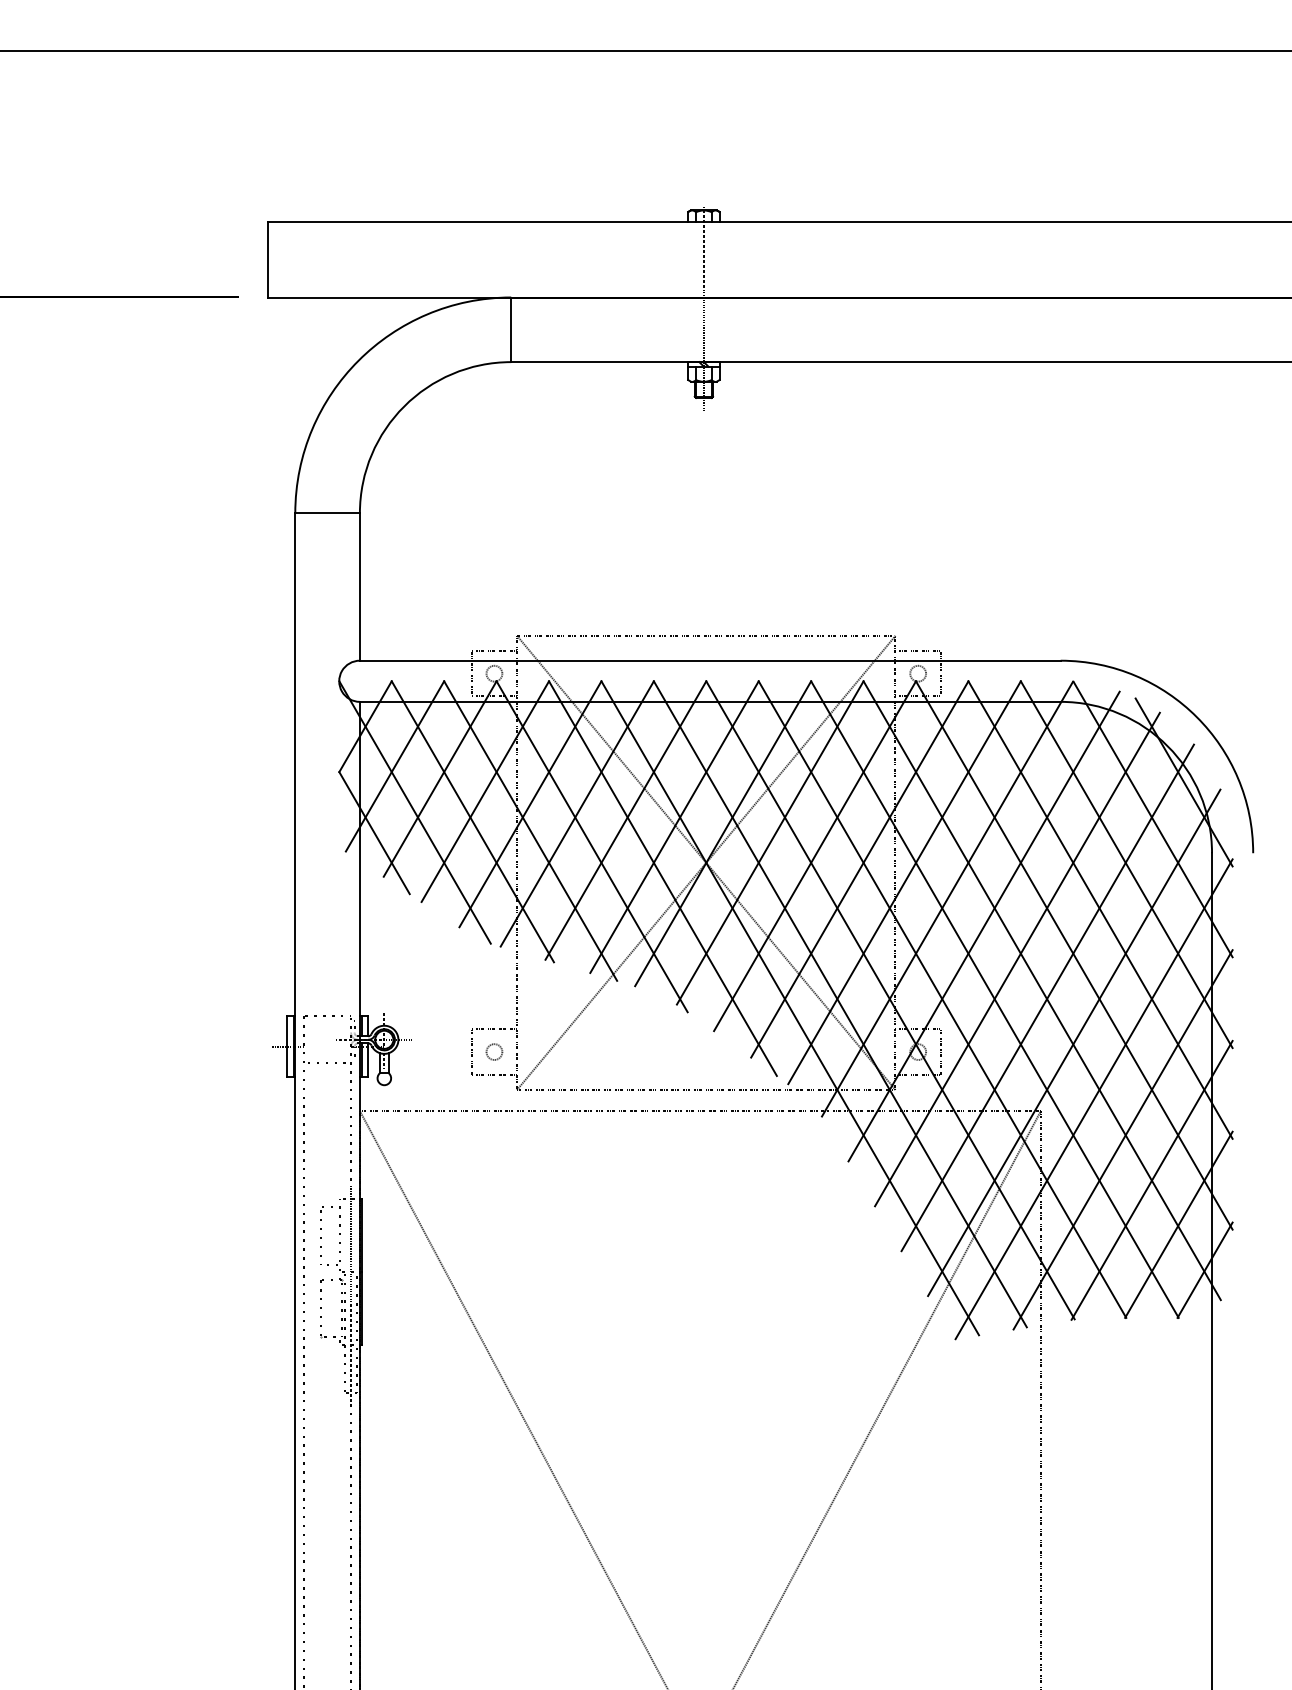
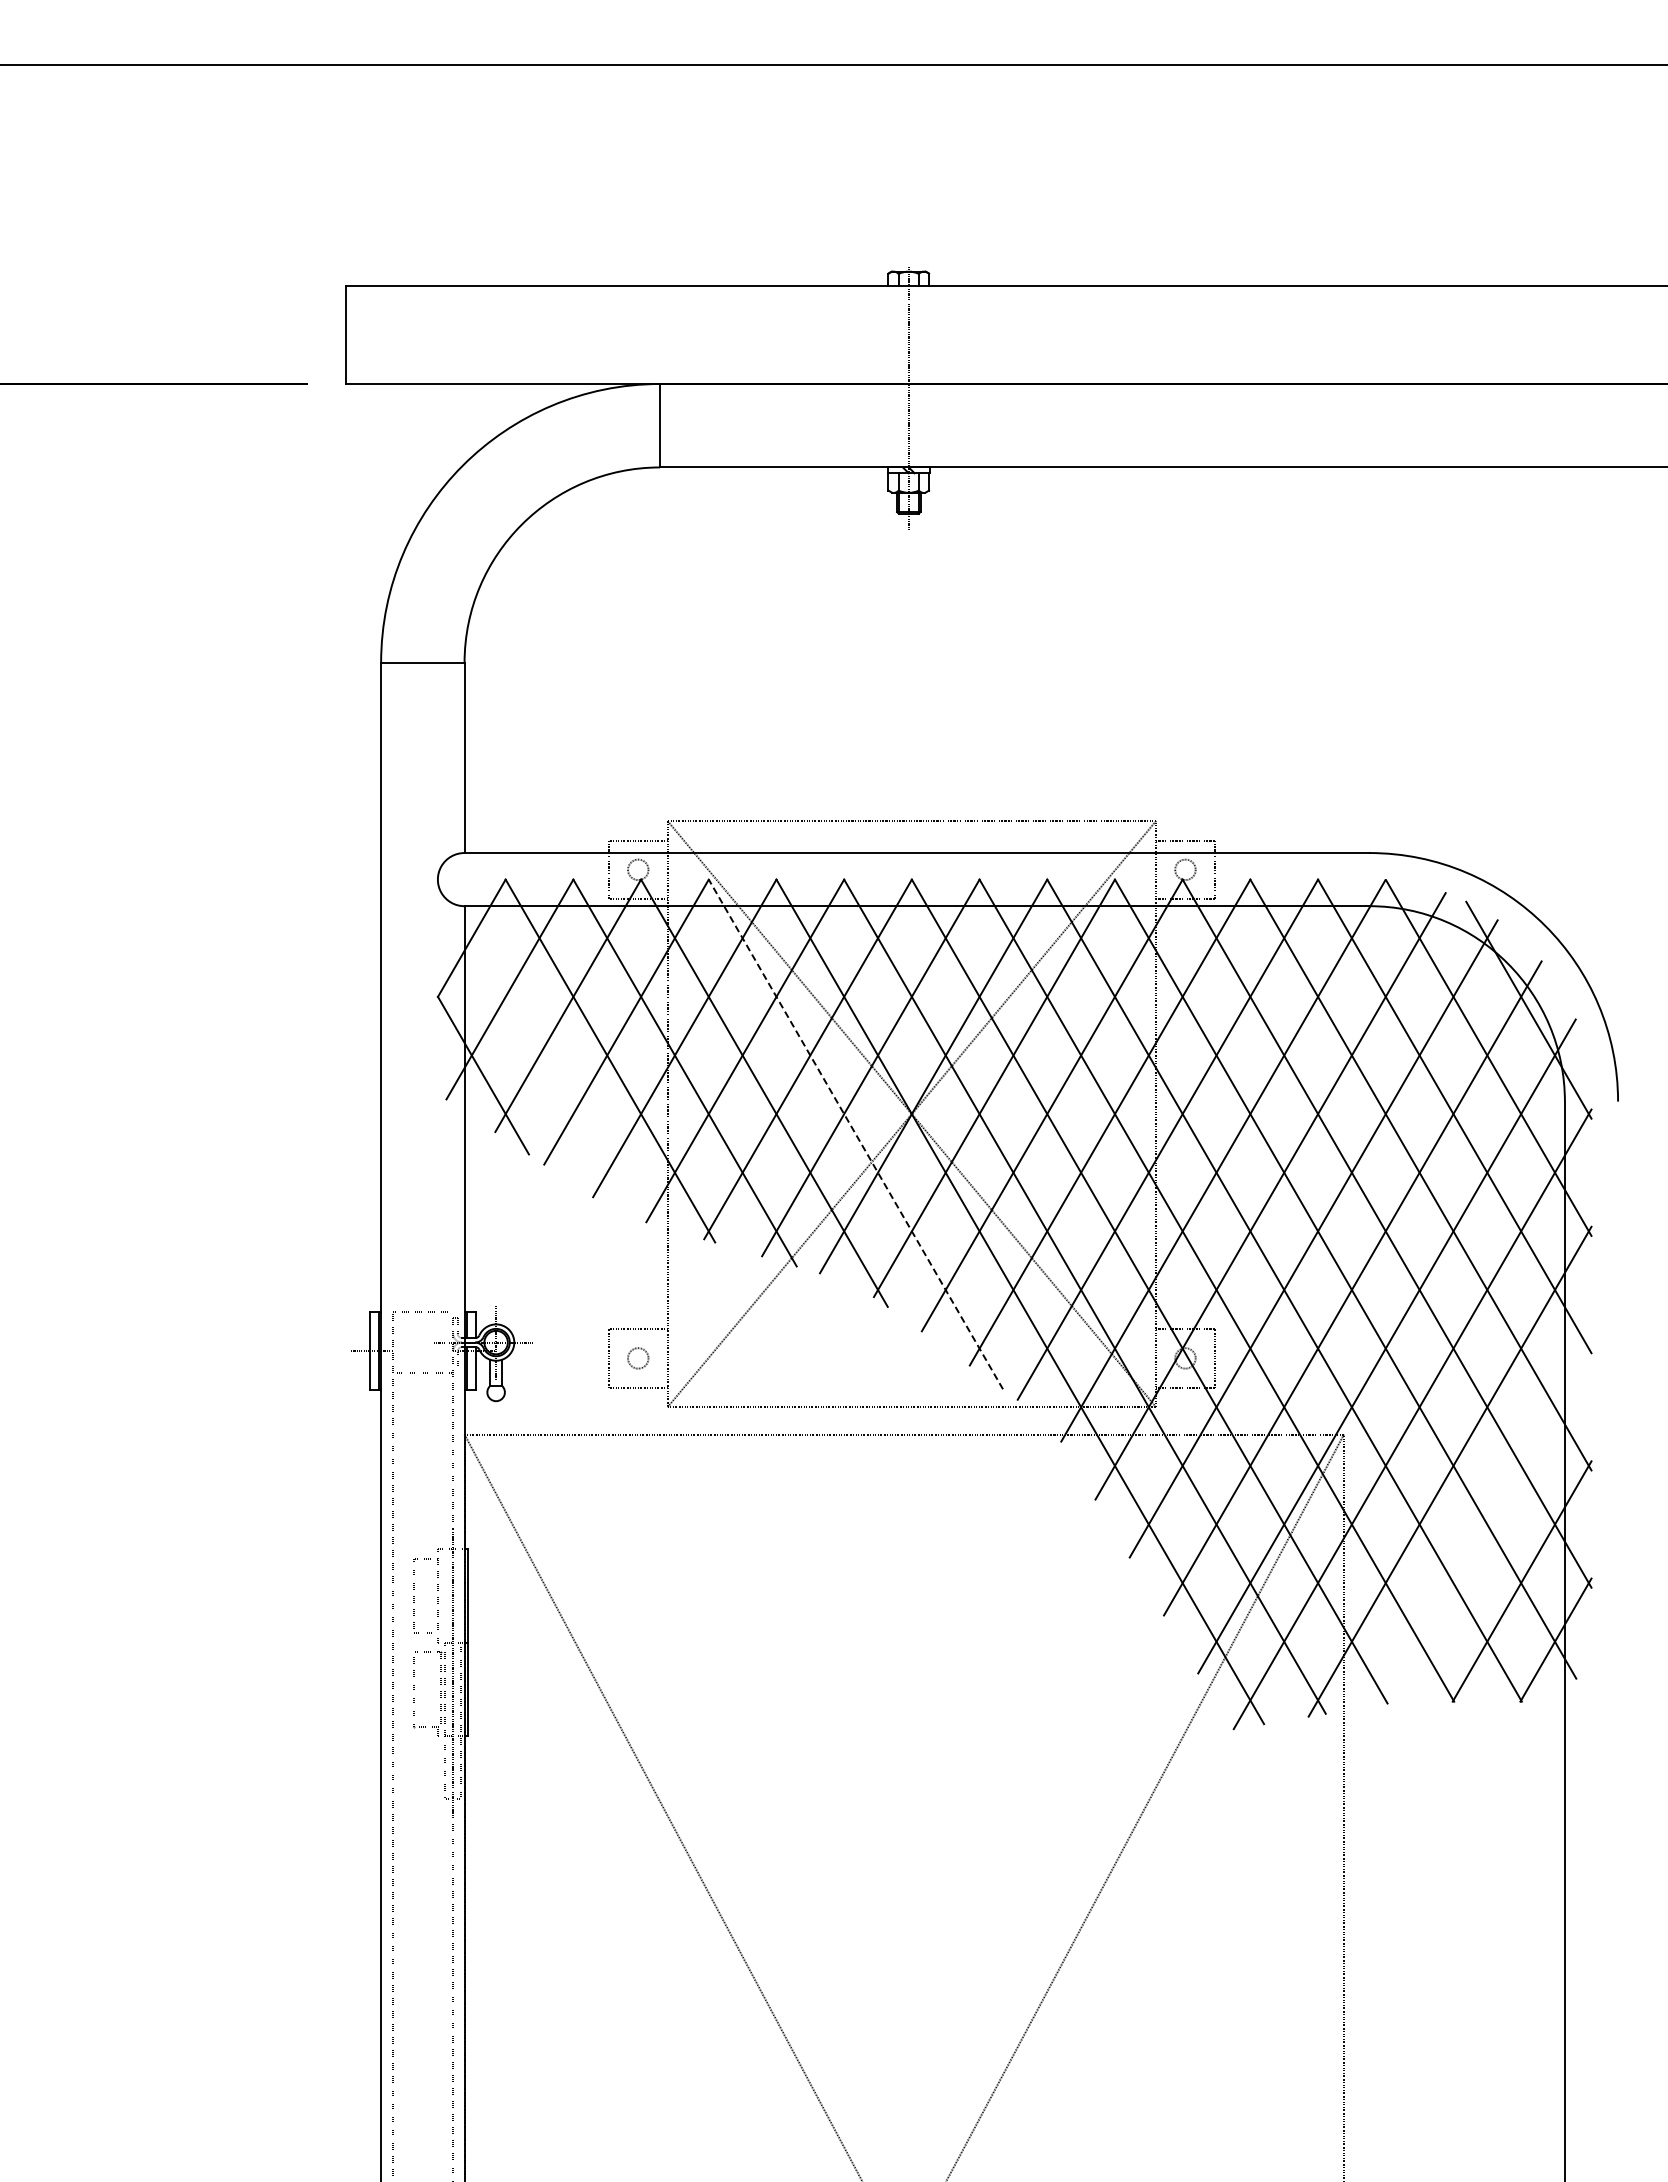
line: (414, 812) -> (535, 1048), removed
line: (662, 878) -> (855, 1134), solid -> dashed
line: (1152, 1180) -> (1487, 1524), removed

